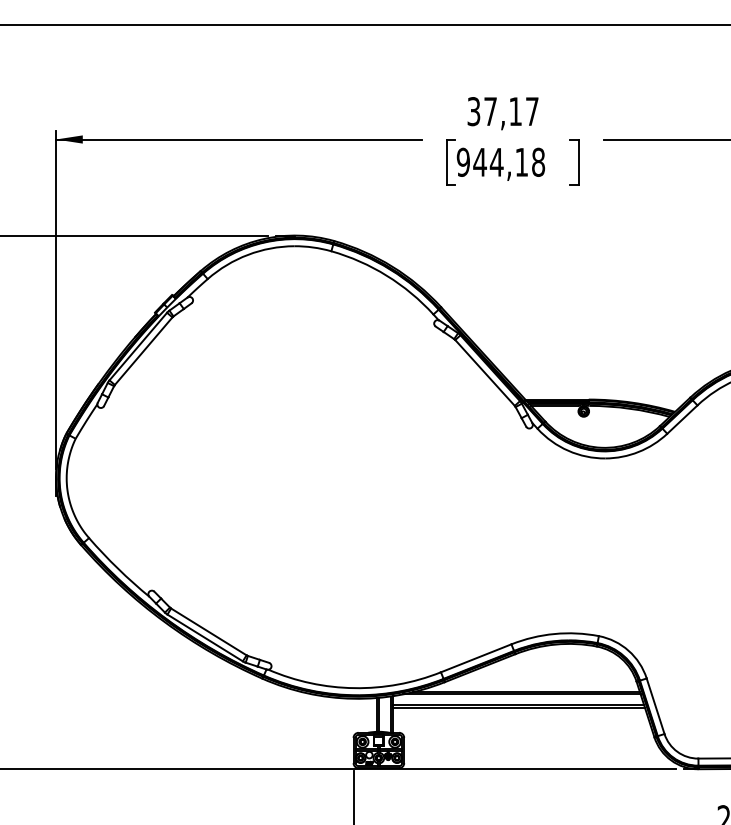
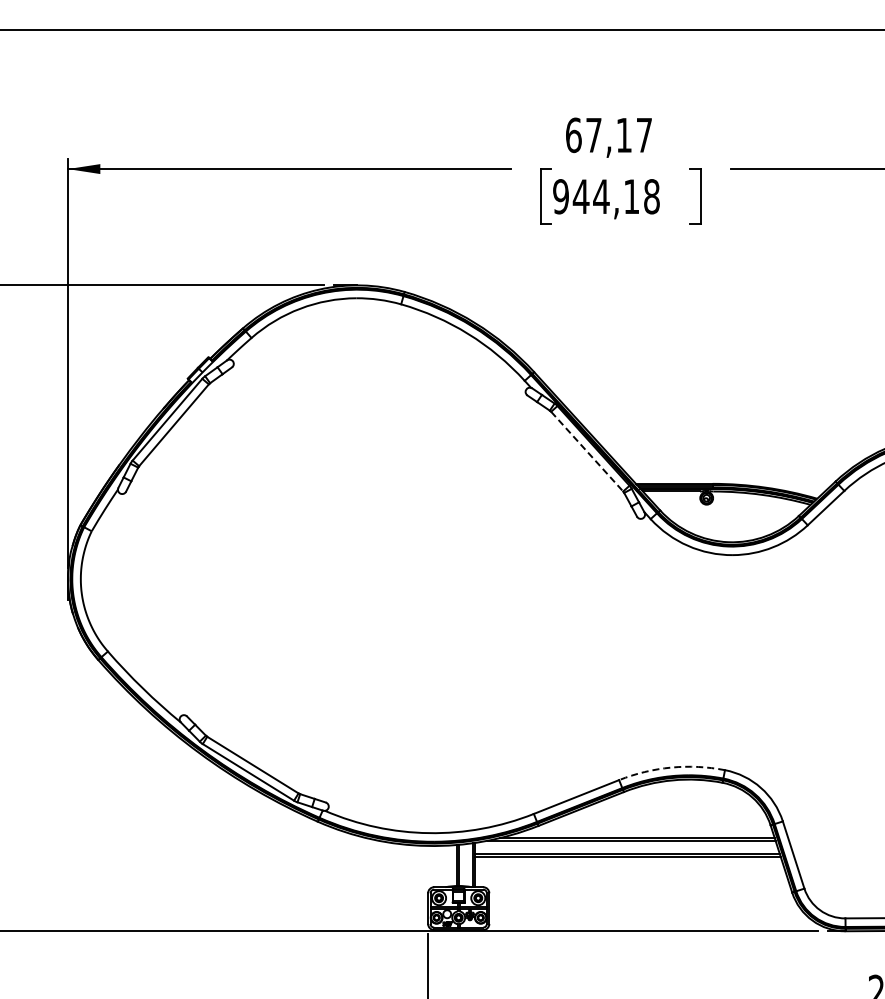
text: (473, 111) -> (573, 135), 37,17 -> 67,17
line: (485, 372) -> (587, 451), solid -> dashed
arc: (554, 633) -> (671, 767), solid -> dashed

